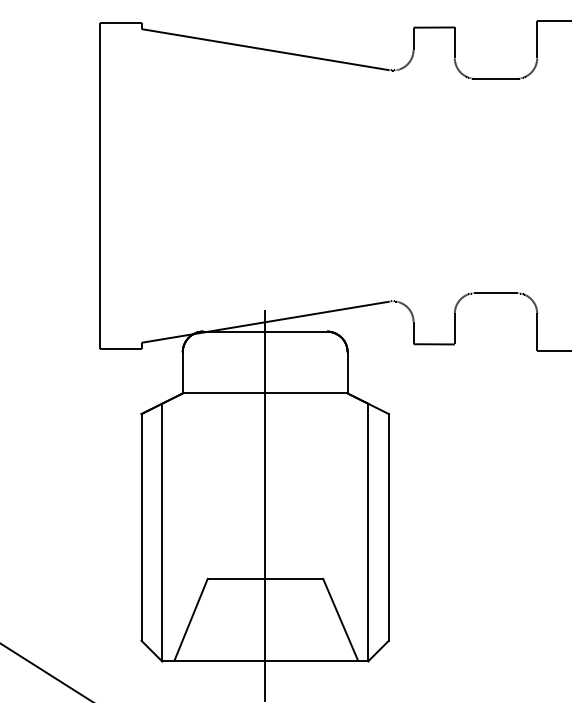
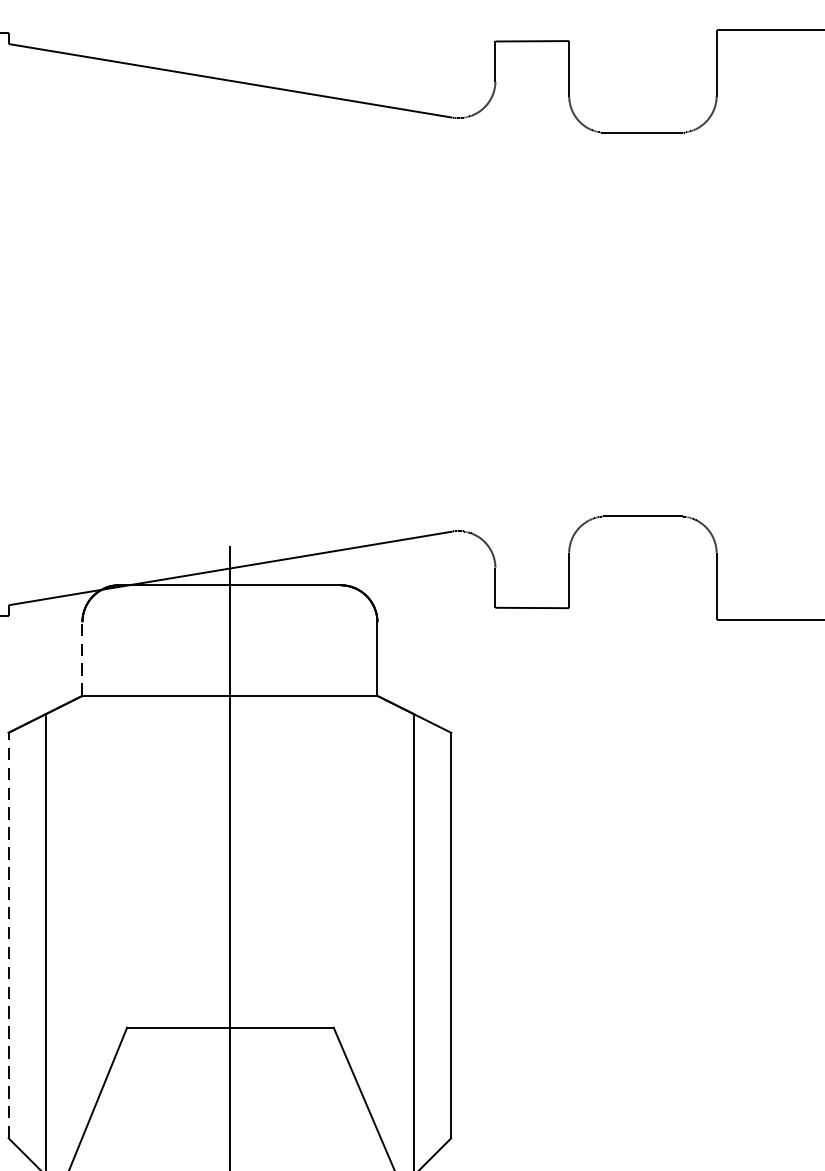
line: (182, 372) -> (81, 658), solid -> dashed
line: (141, 526) -> (8, 933), solid -> dashed

